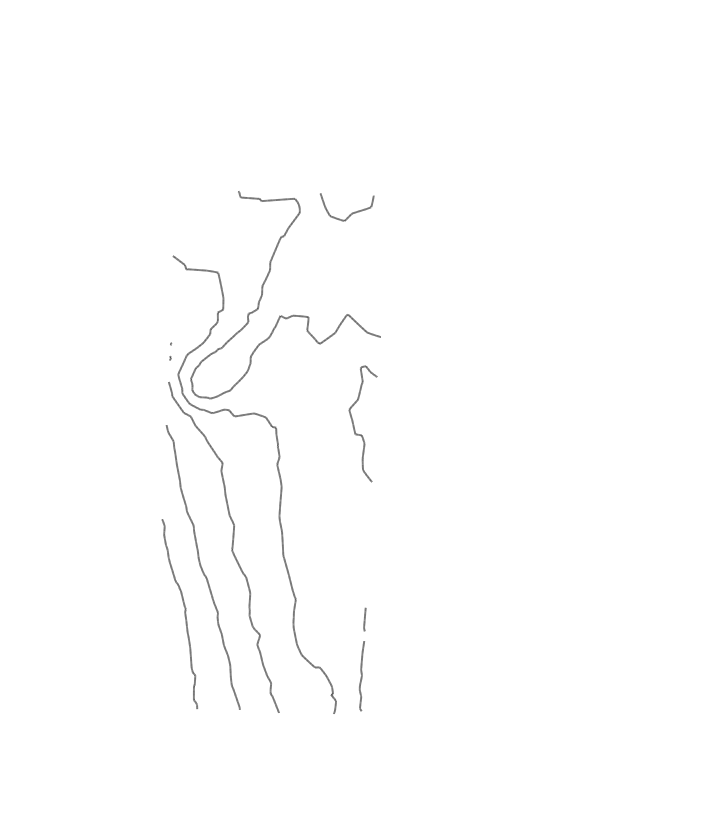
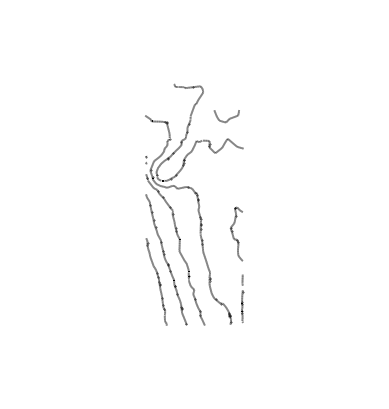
curve: (350, 212) -> (228, 118), moved
curve: (354, 421) -> (233, 233), moved

